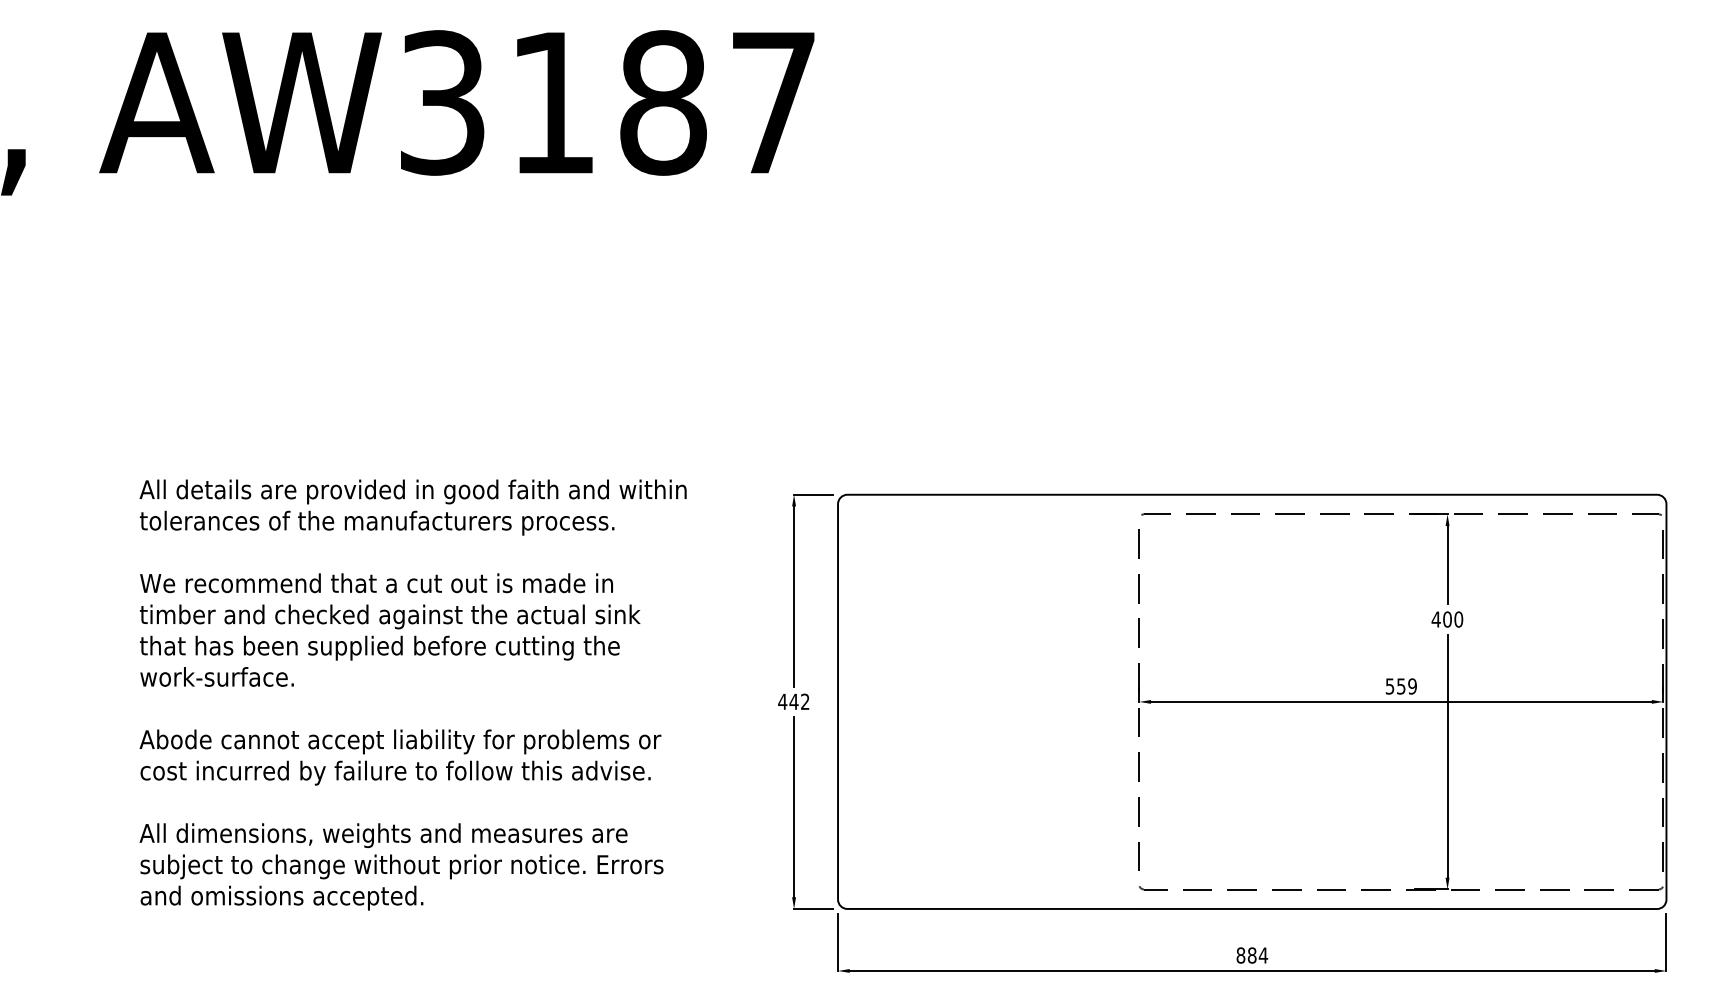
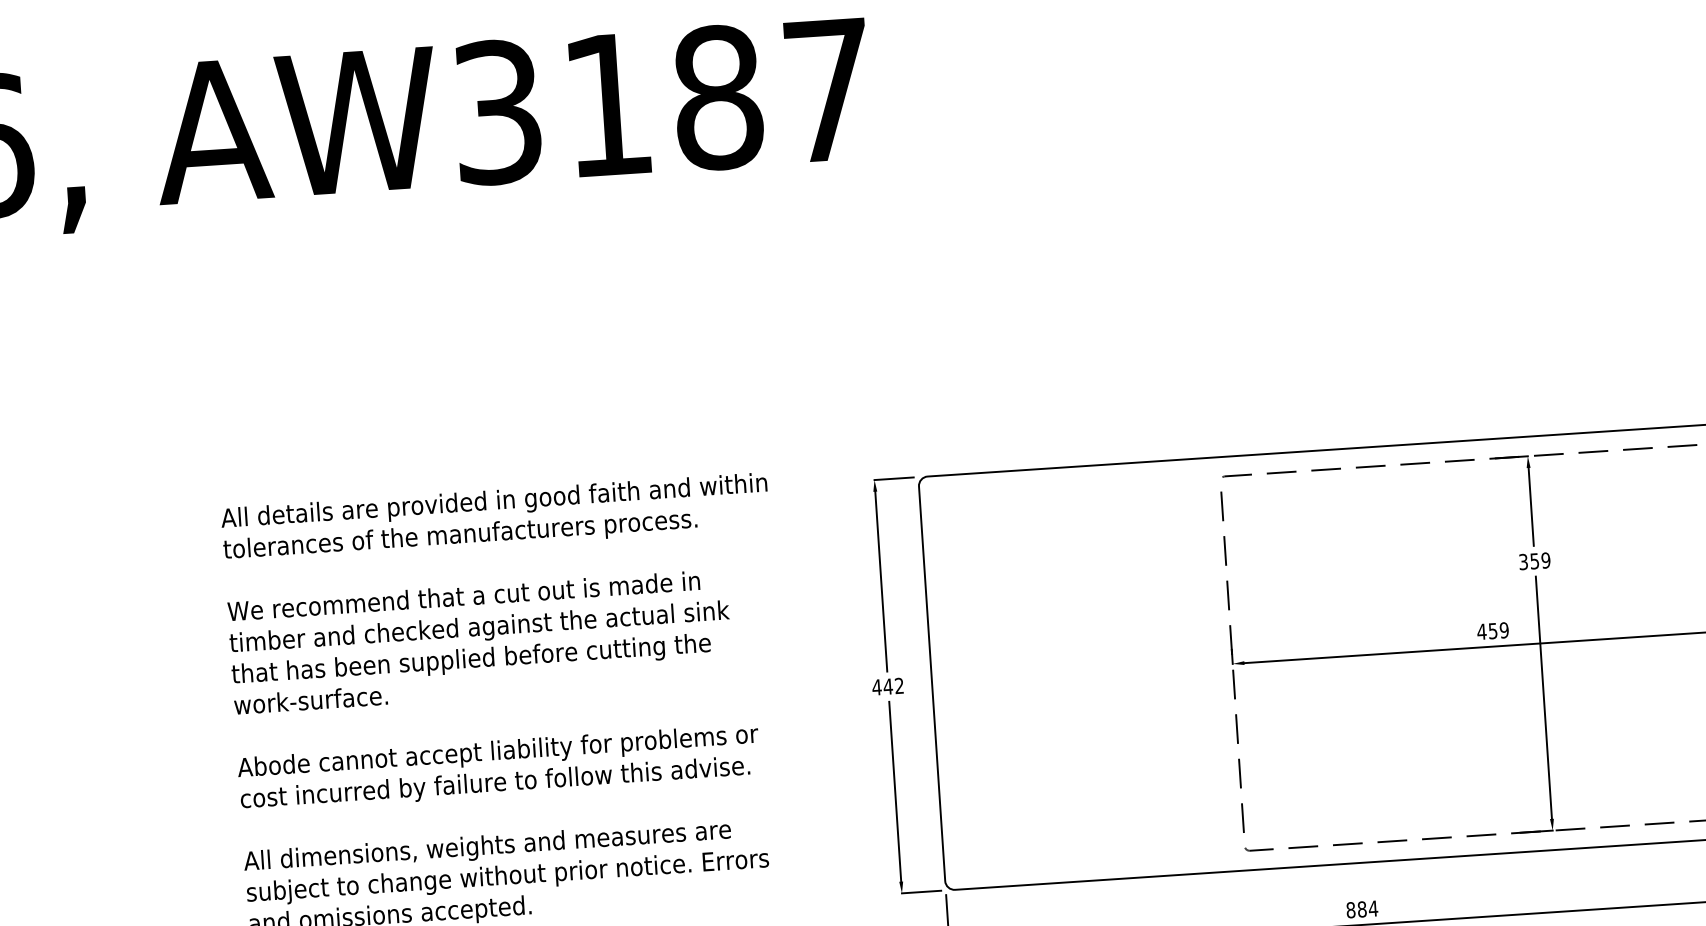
text: (1447, 619) -> (1534, 561), 400 -> 359
text: (1389, 686) -> (1481, 631), 559 -> 459

